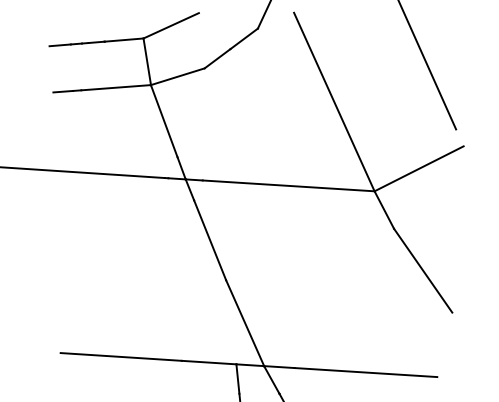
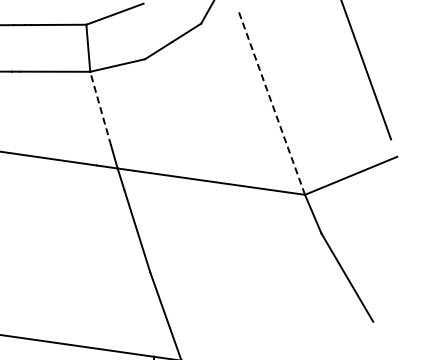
line: (334, 102) -> (271, 103), solid -> dashed
line: (164, 120) -> (100, 108), solid -> dashed

